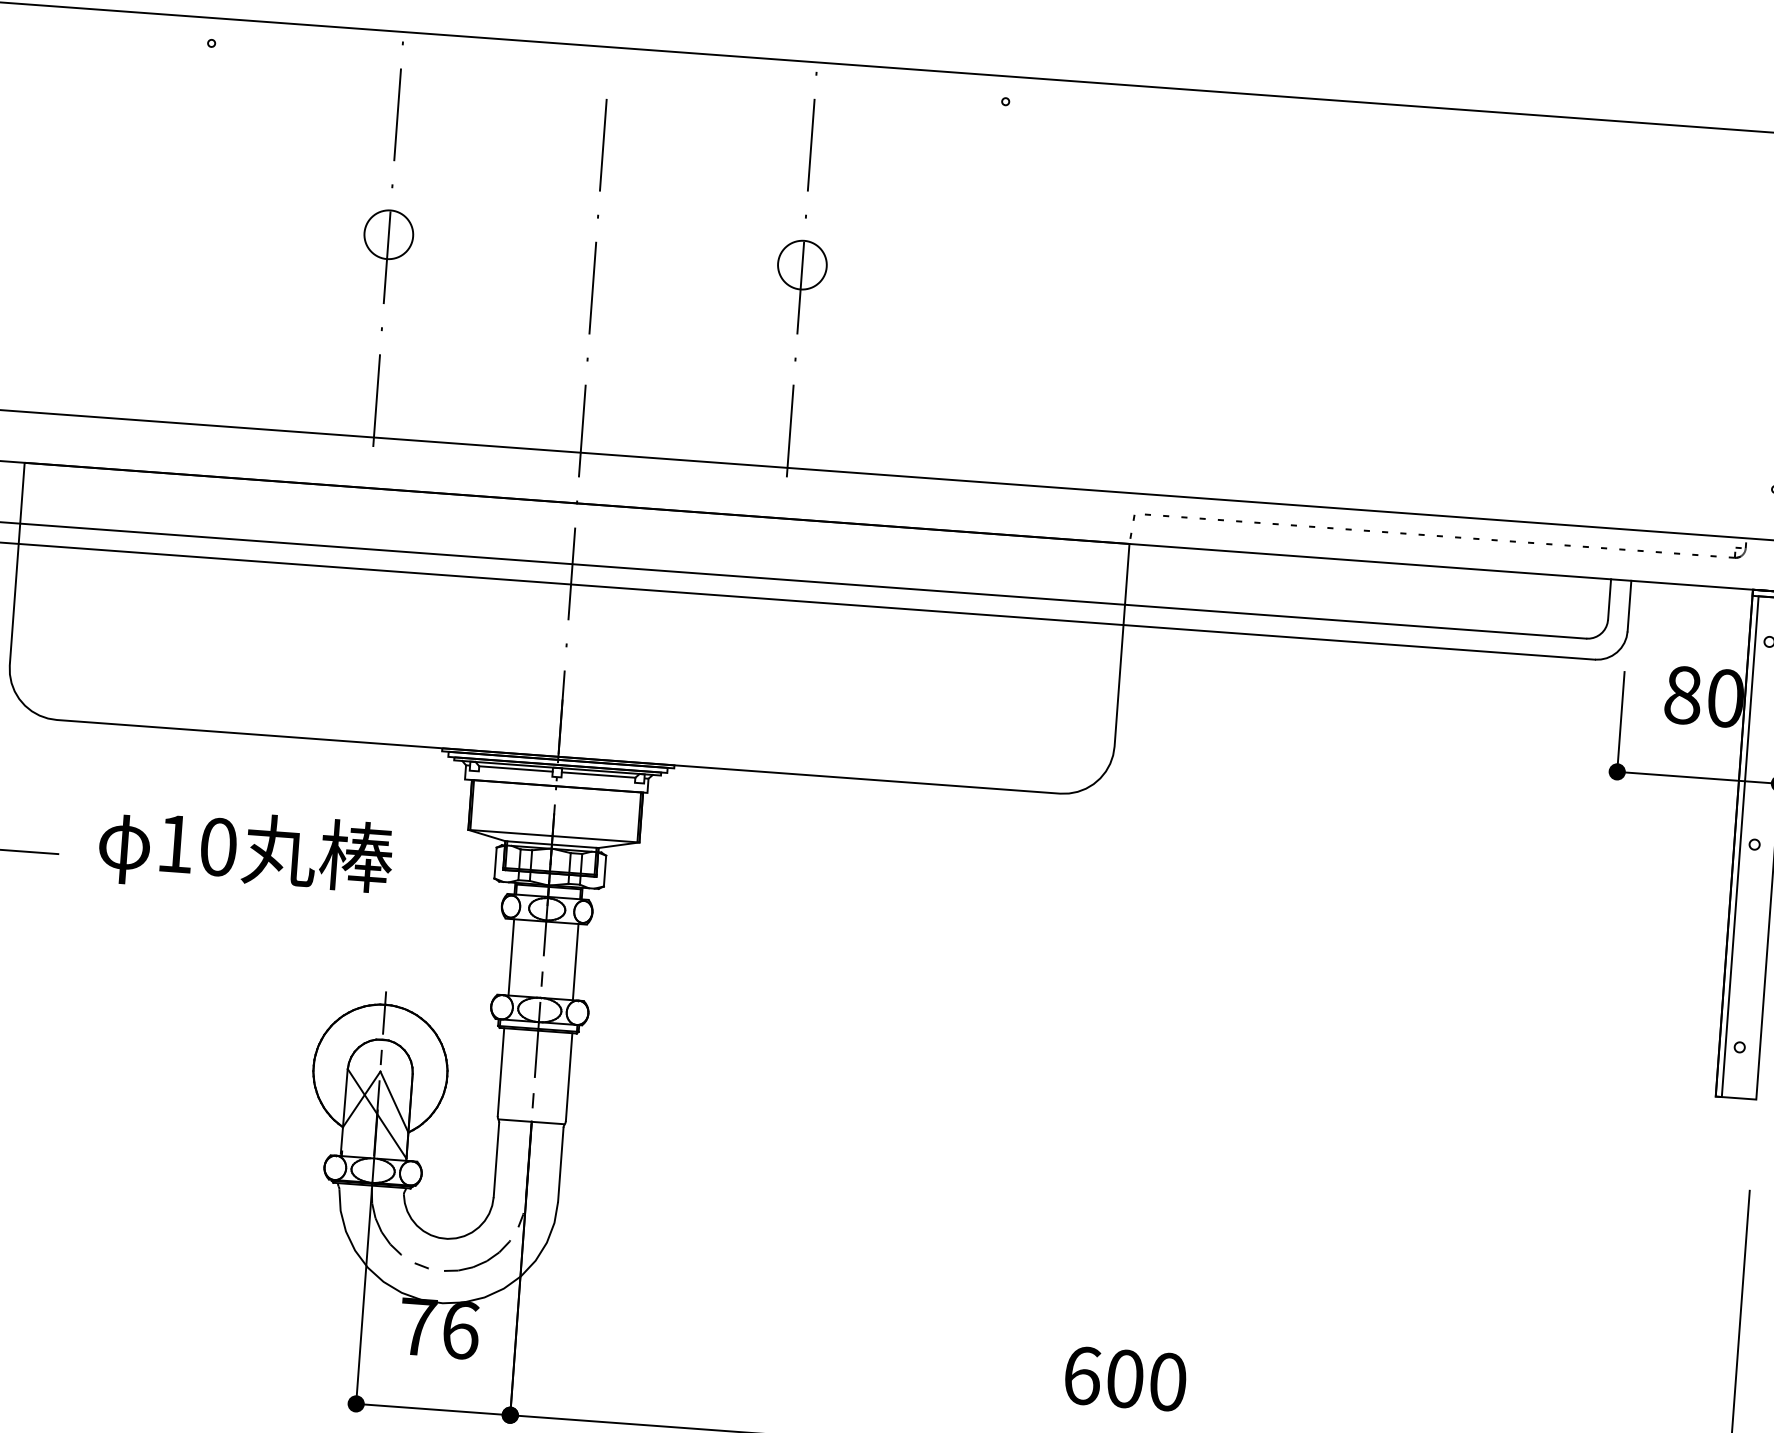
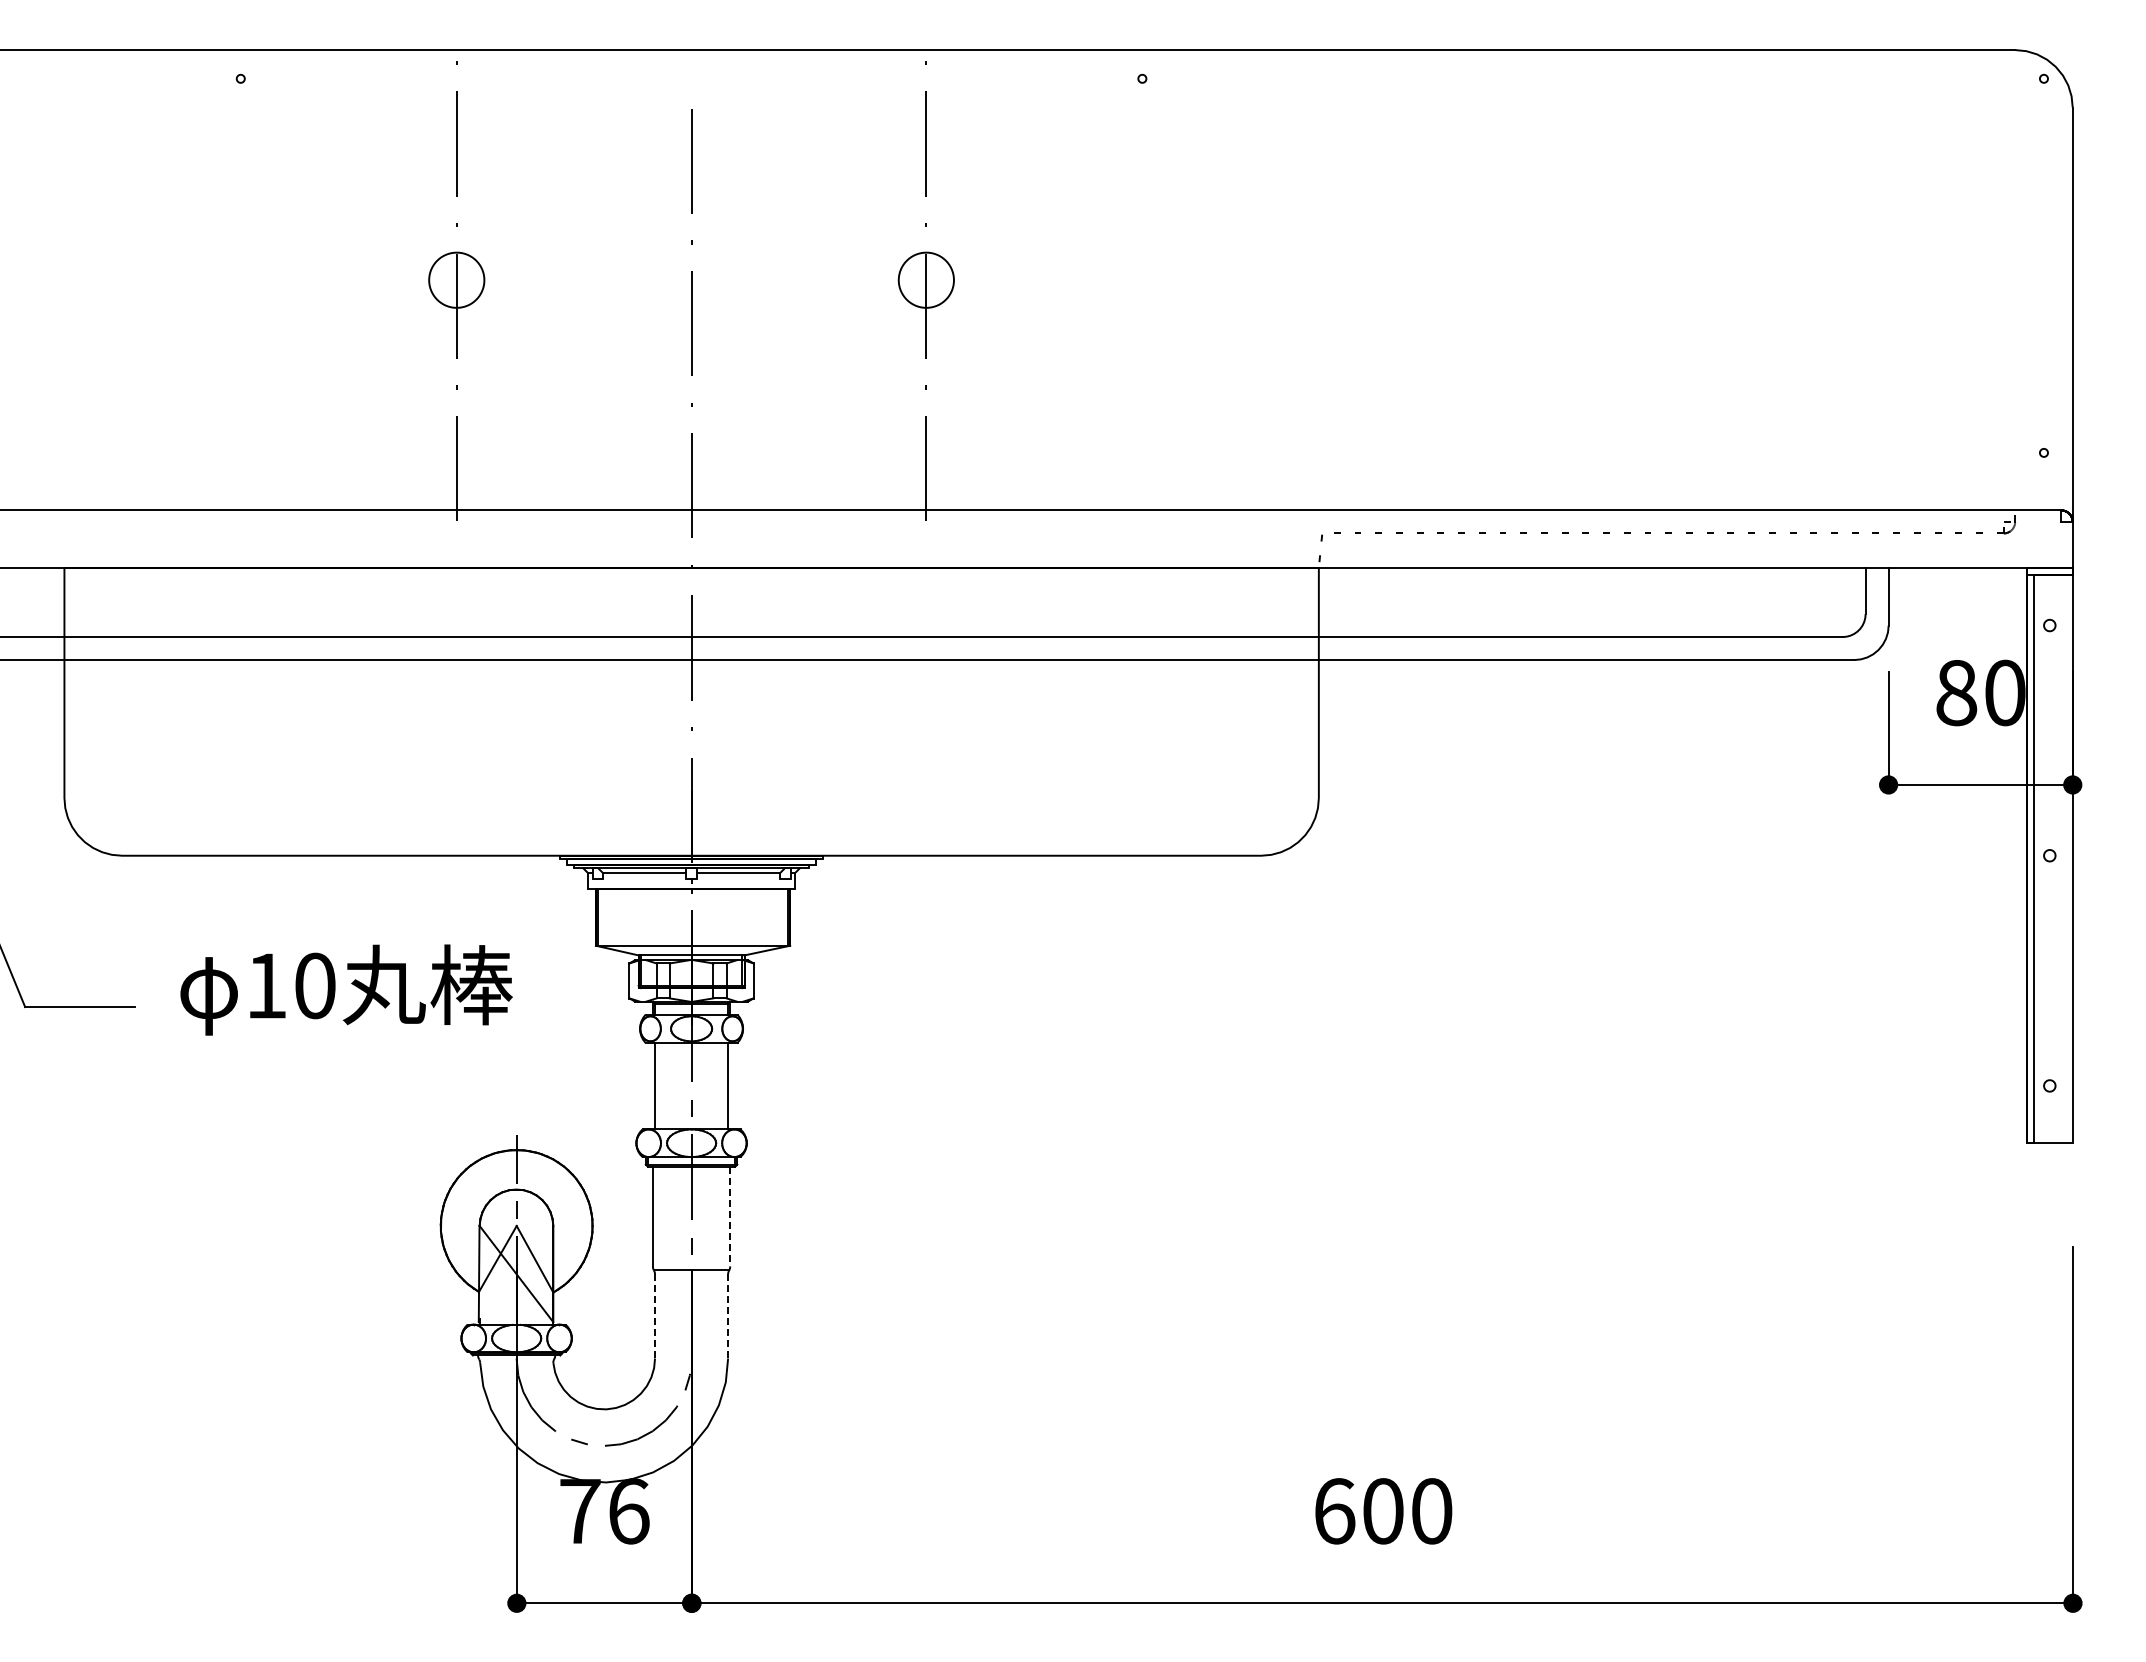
line: (569, 1077) -> (730, 1216), solid -> dashed
line: (496, 1159) -> (655, 1315), solid -> dashed
line: (561, 1164) -> (728, 1315), solid -> dashed

